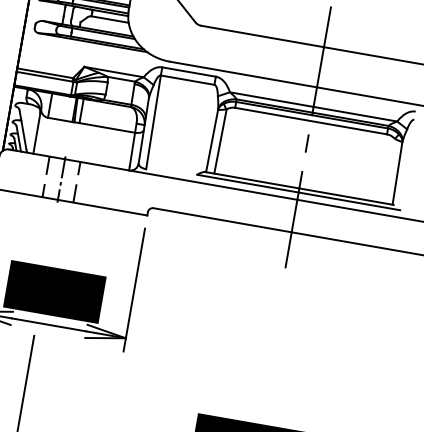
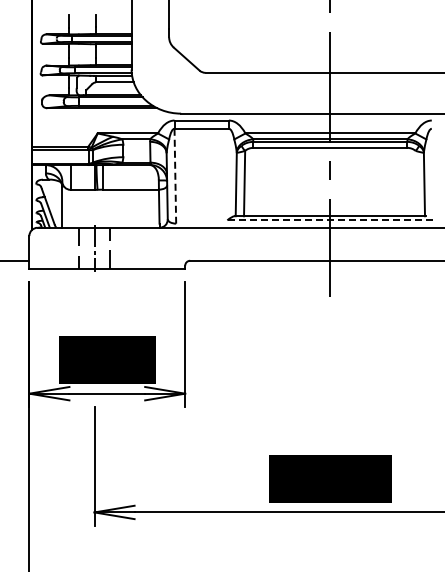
line: (153, 122) -> (175, 176), solid -> dashed
line: (297, 192) -> (329, 220), solid -> dashed

